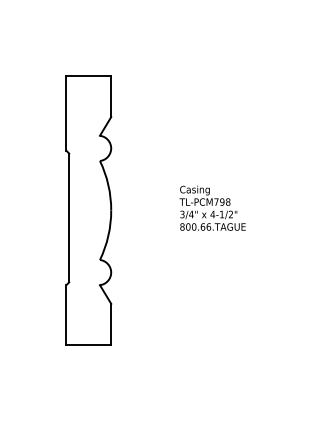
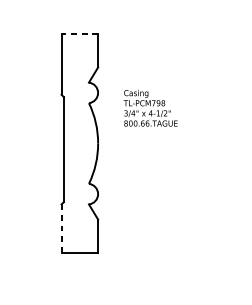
line: (88, 76) -> (79, 34), solid -> dashed
text: (212, 207) -> (150, 107), moved
line: (66, 315) -> (61, 229), solid -> dashed

